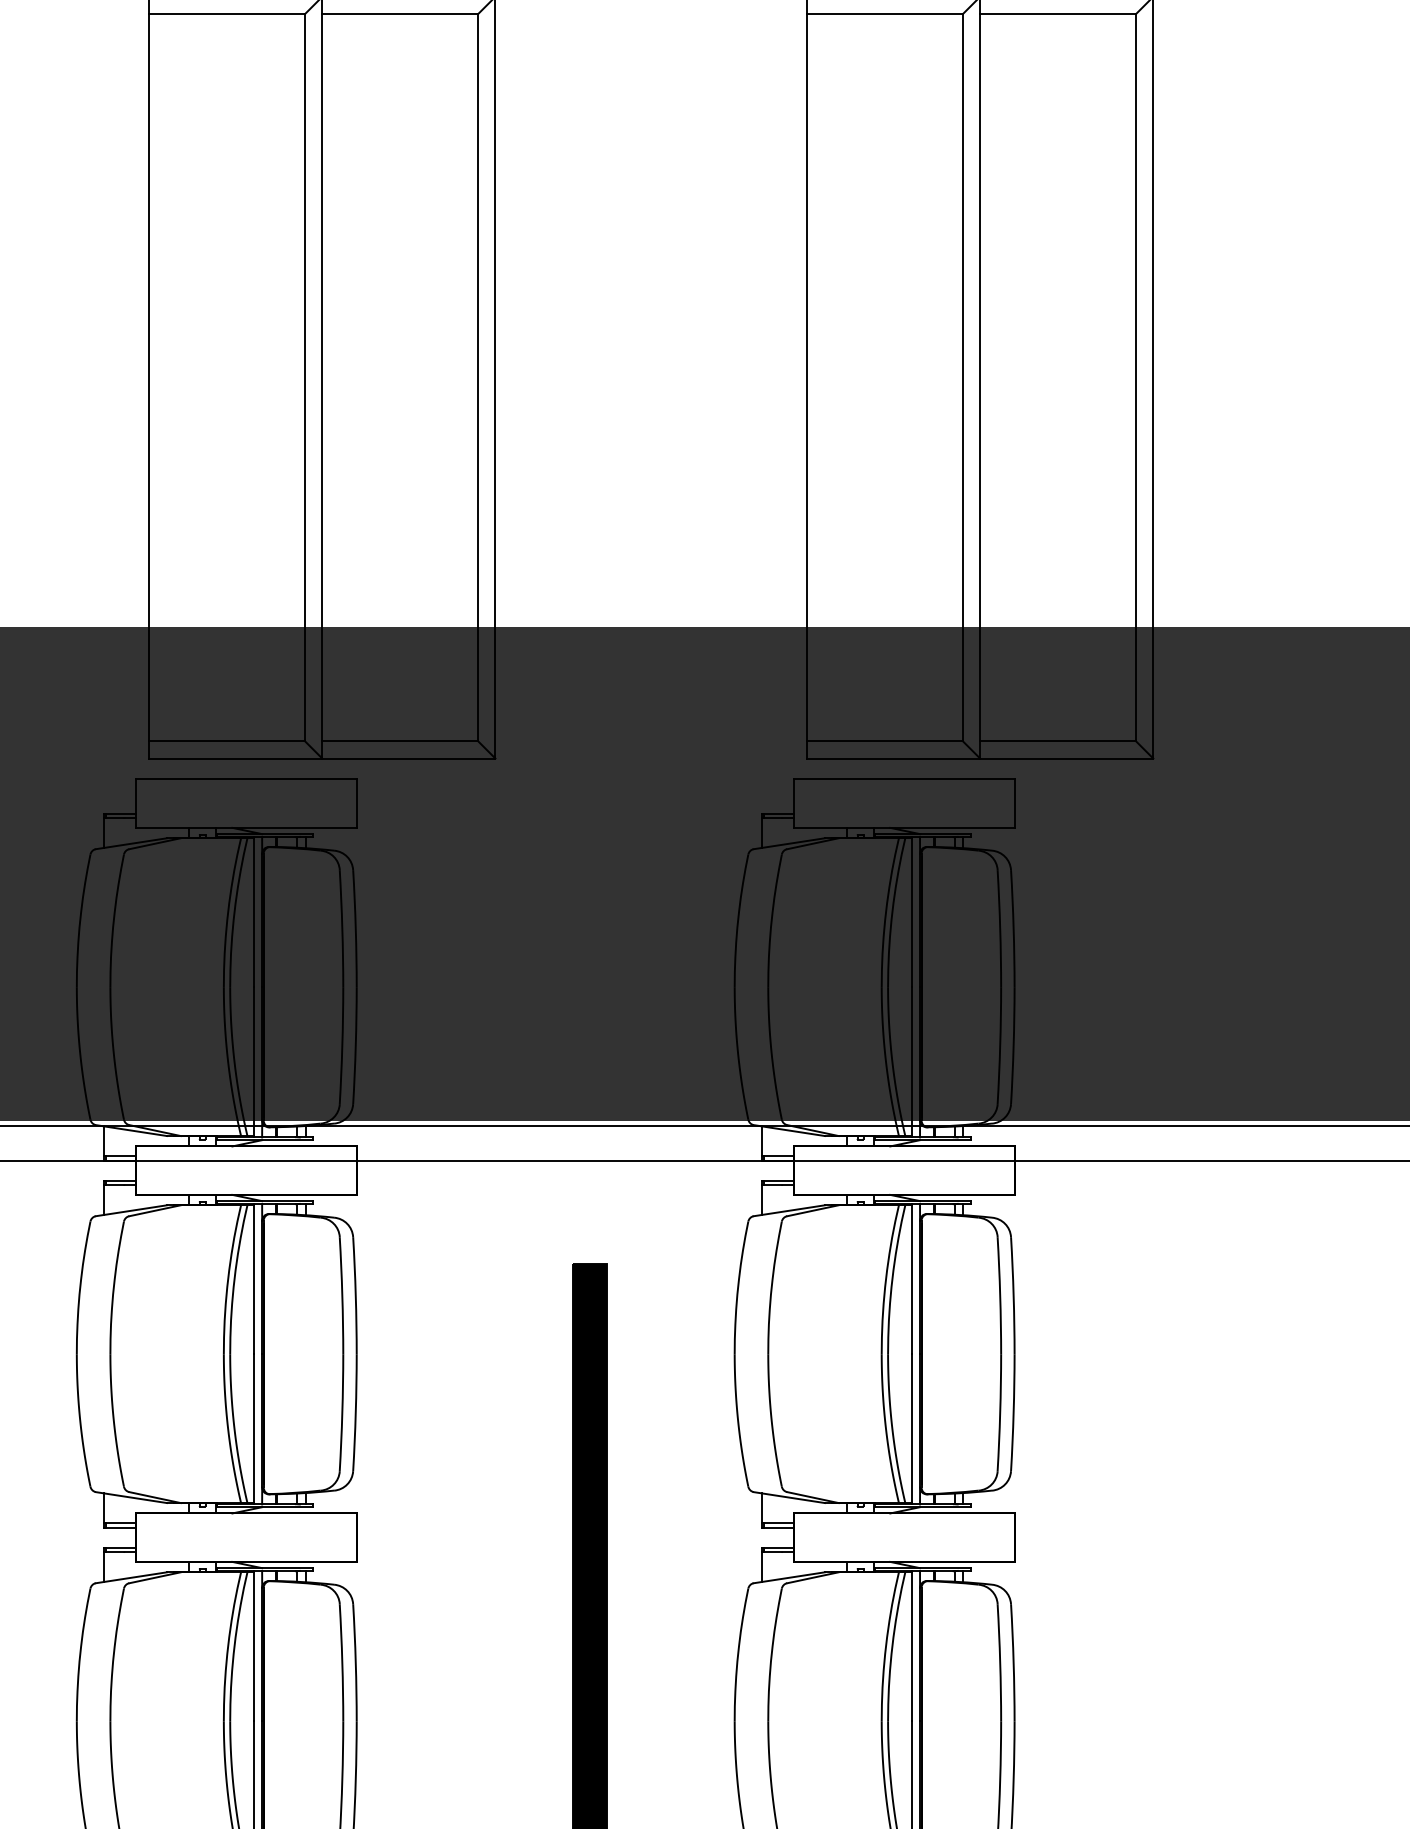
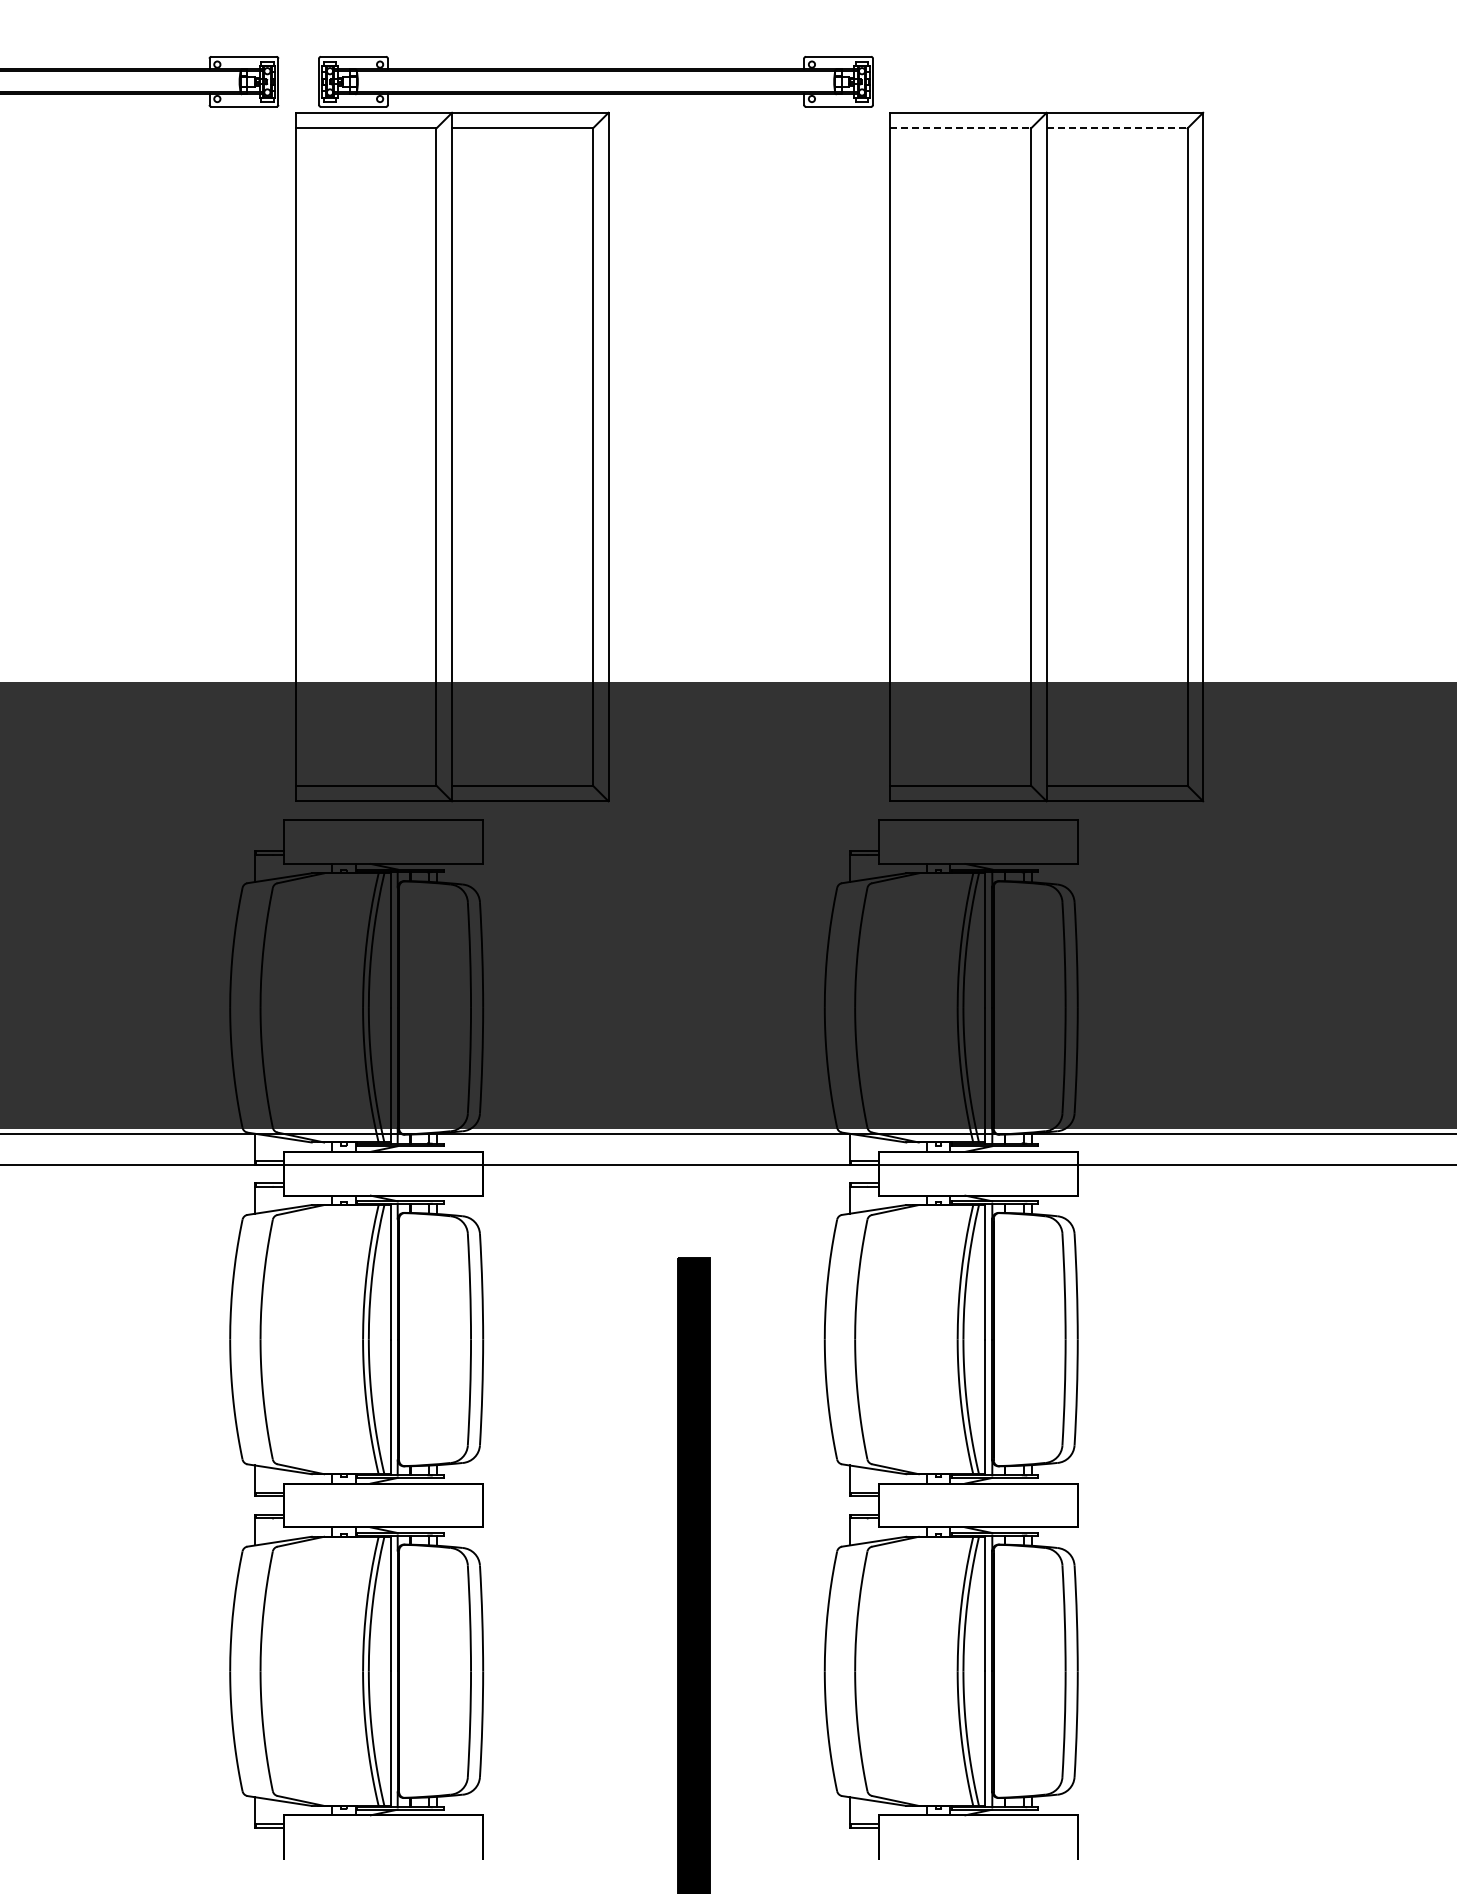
line: (885, 14) -> (961, 128), solid -> dashed
line: (1058, 14) -> (1117, 128), solid -> dashed

